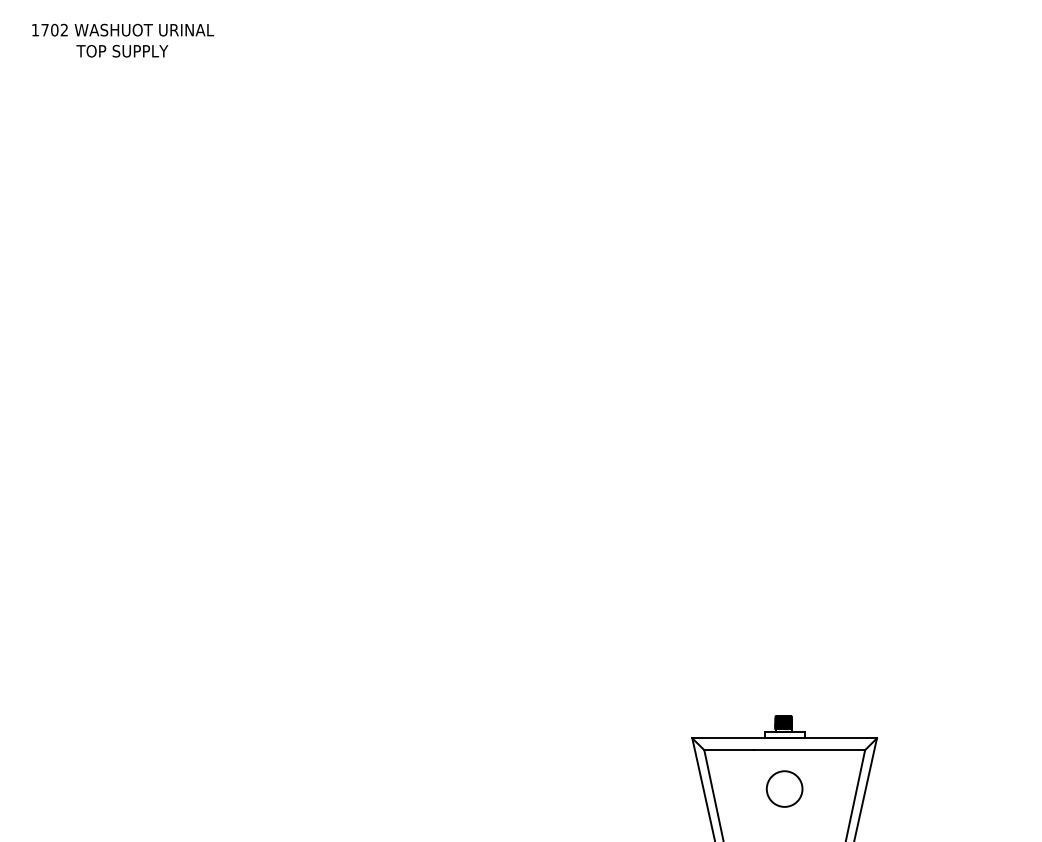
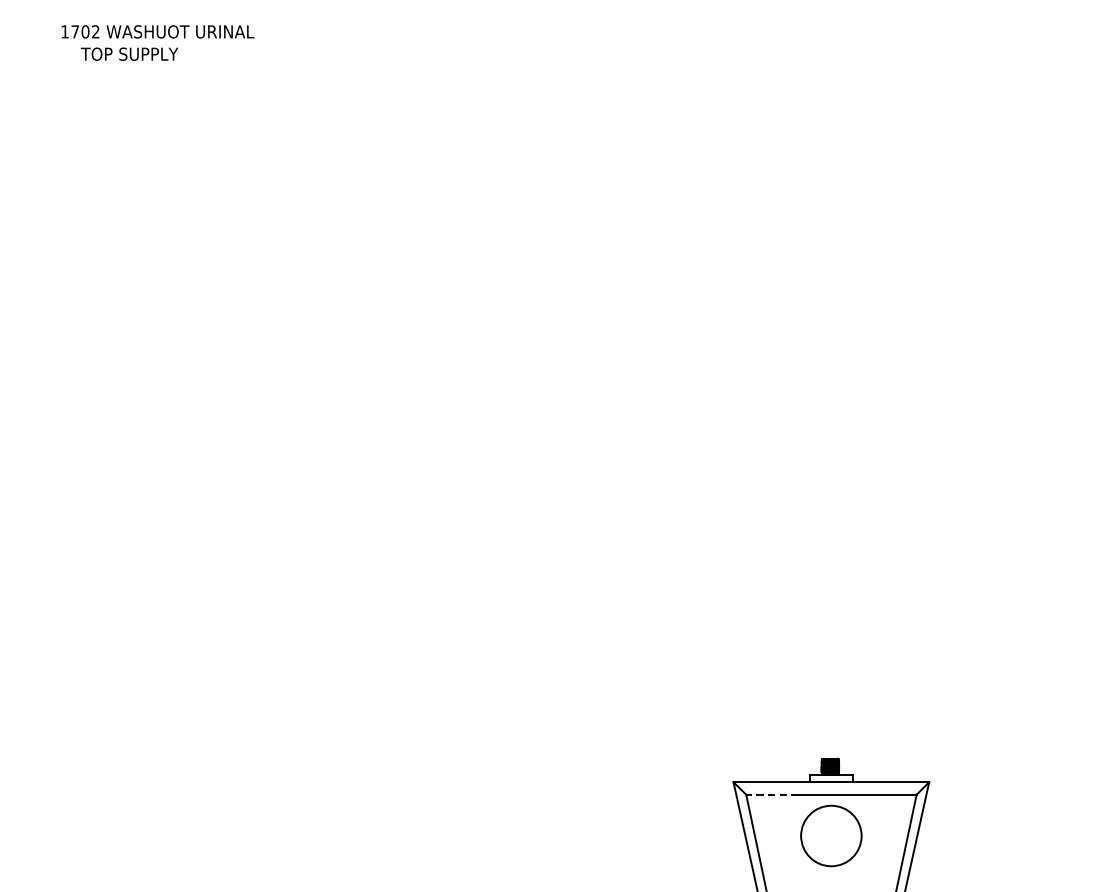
text: (122, 29) -> (157, 31), moved
line: (729, 750) -> (772, 795), solid -> dashed
circle: (784, 788) -> (831, 835), size x1.6

